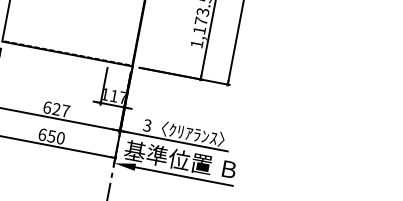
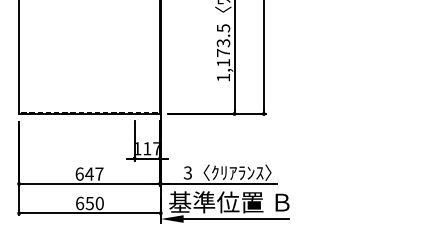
text: (56, 108) -> (89, 173), 627 -> 647

